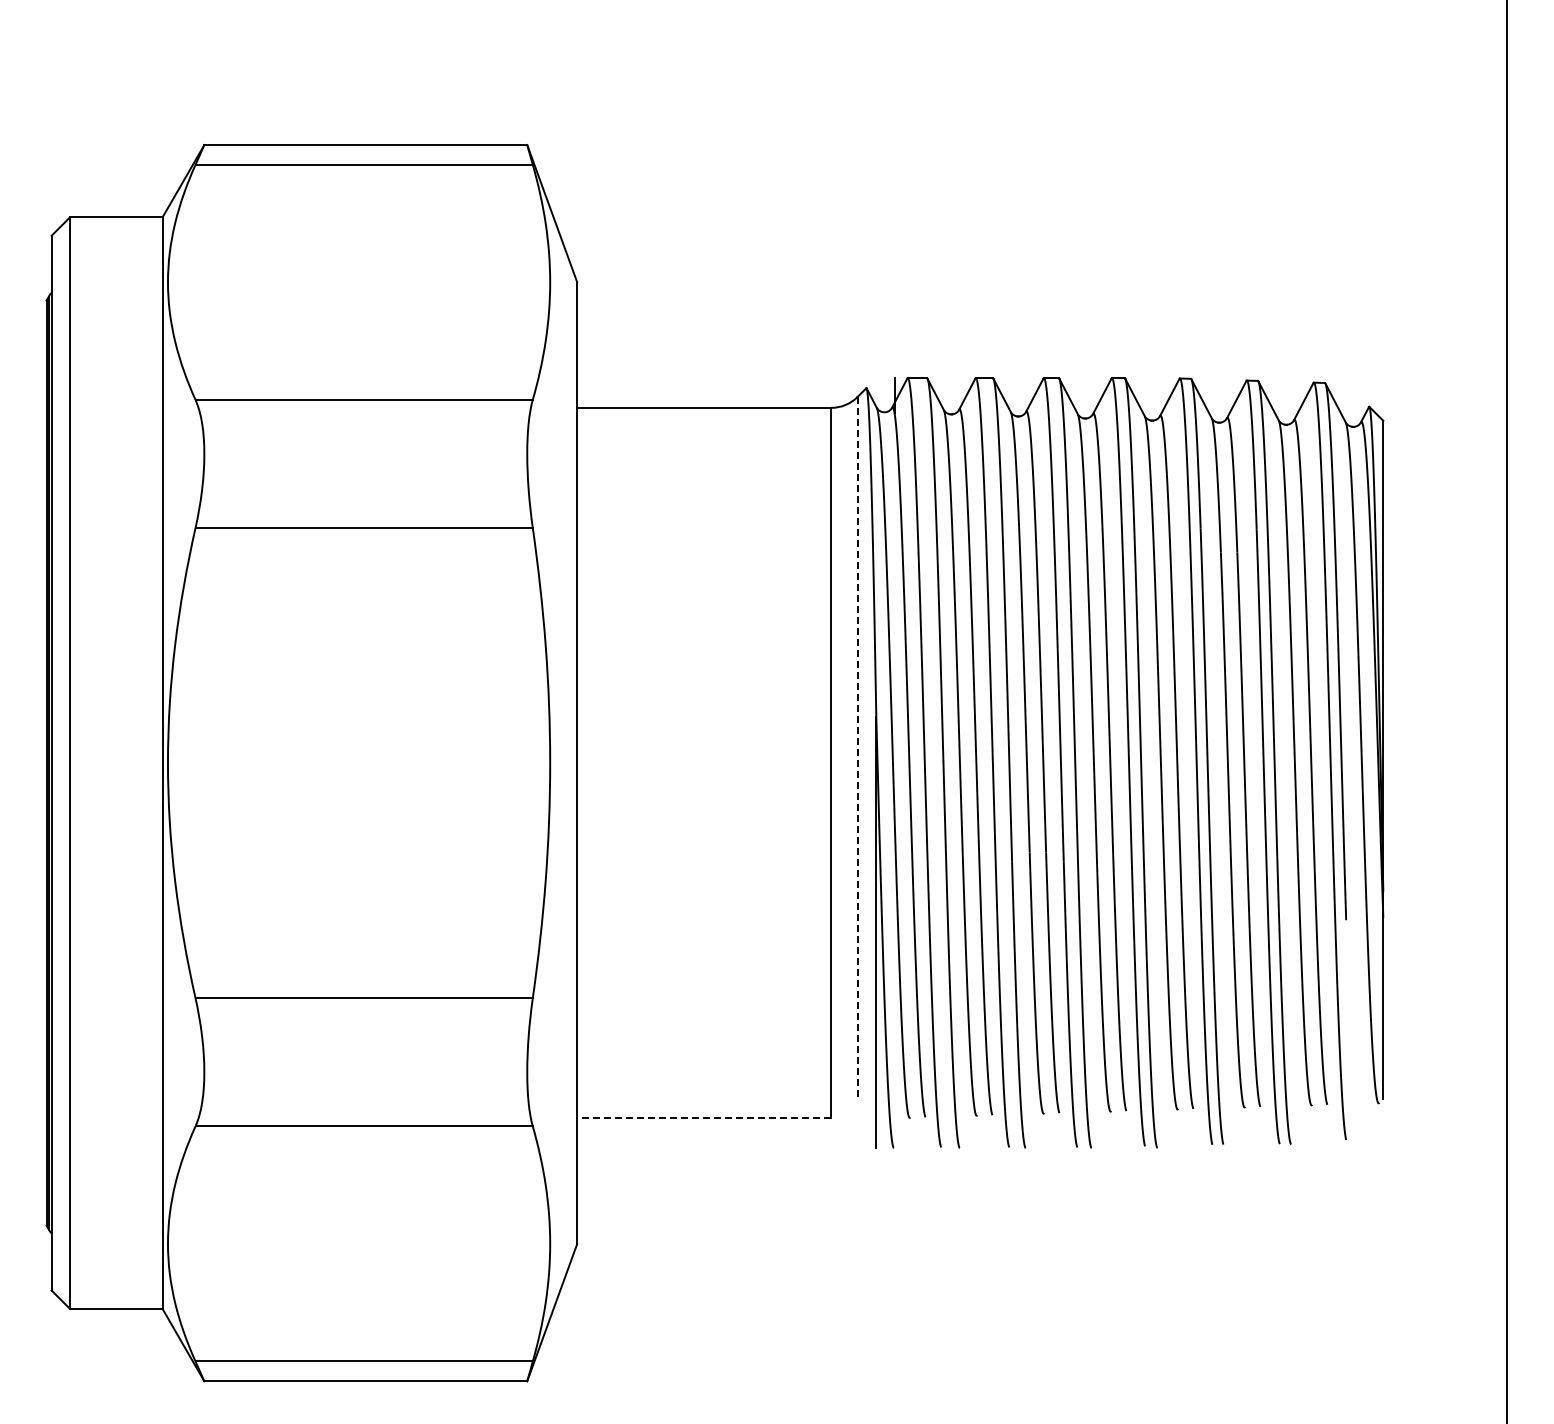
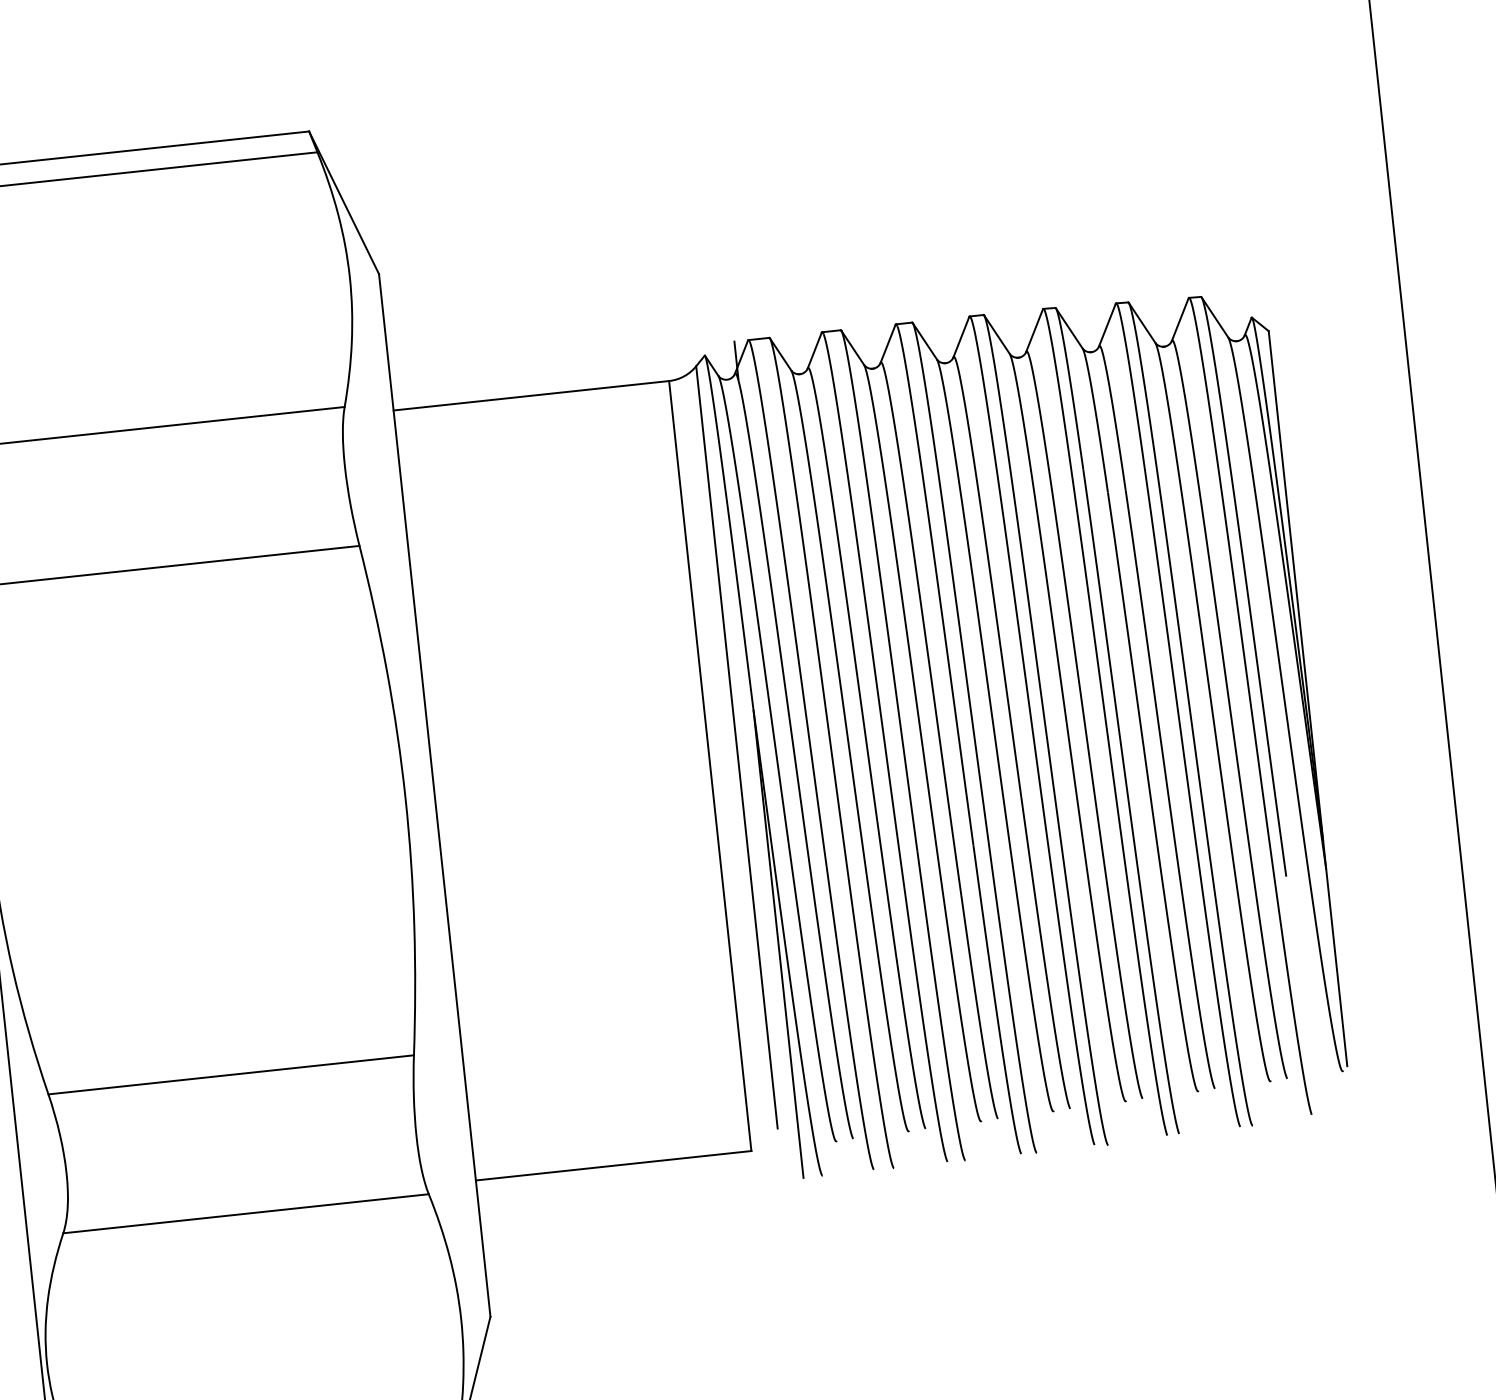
line: (857, 748) -> (736, 747), dashed -> solid
line: (703, 1118) -> (612, 1165), dashed -> solid

